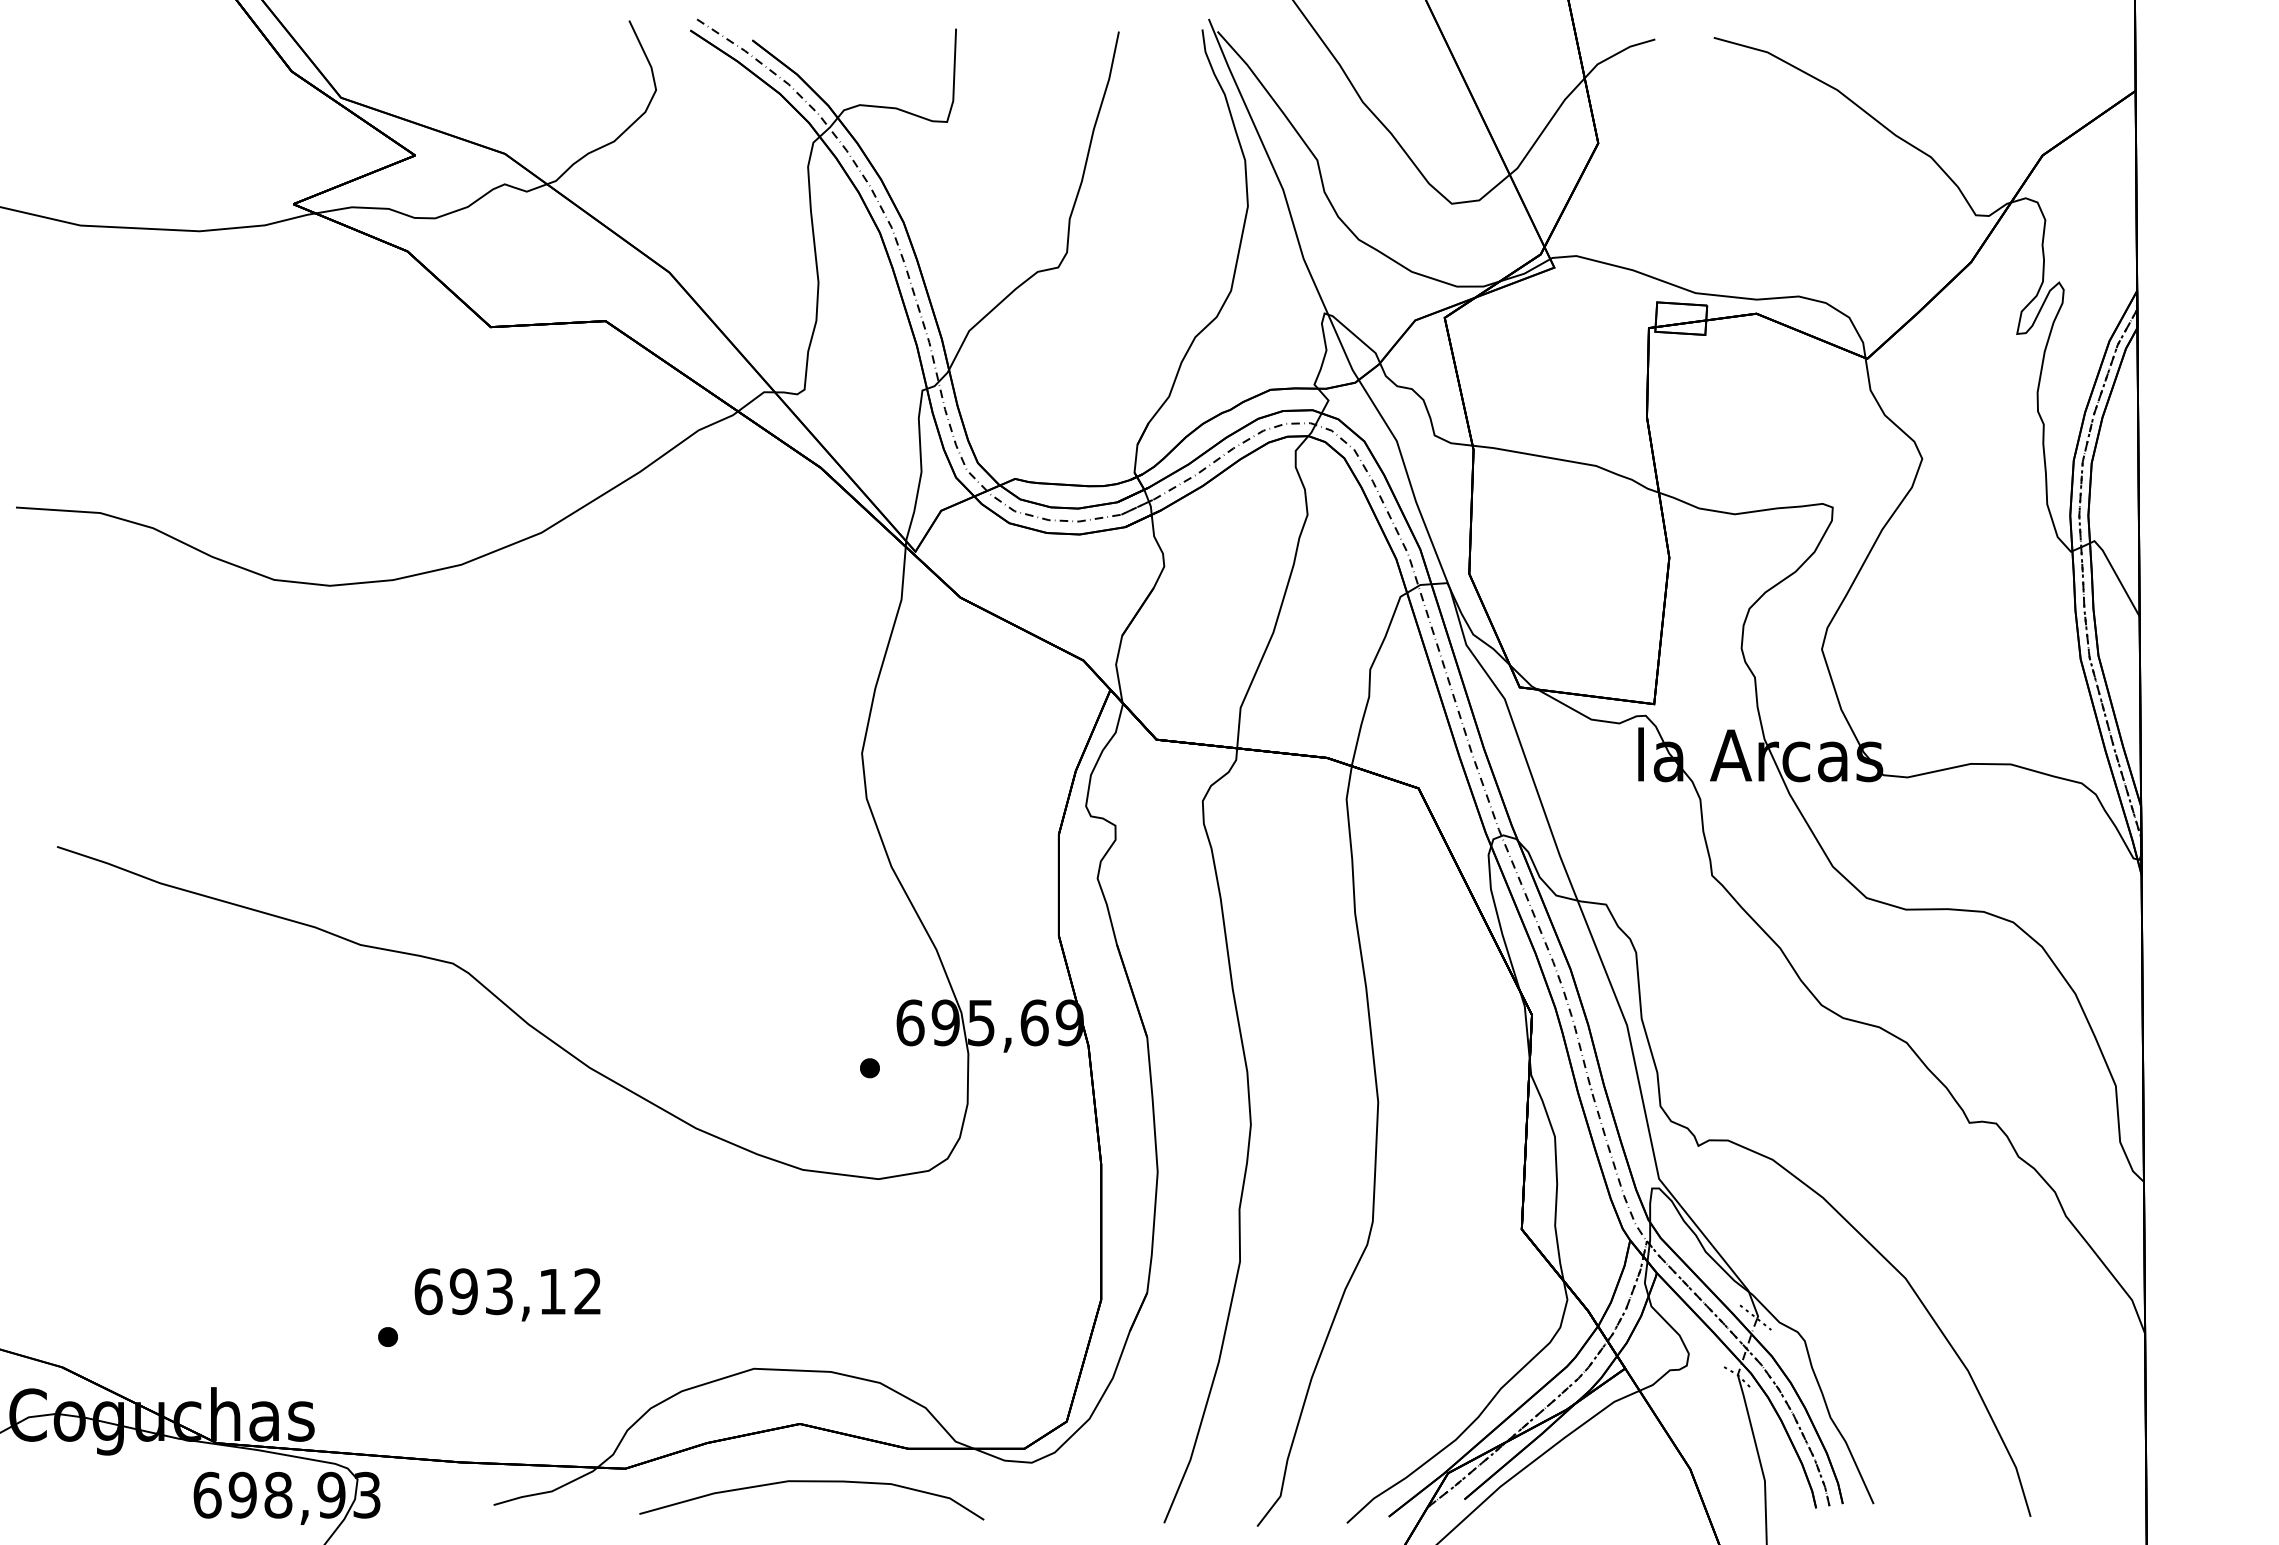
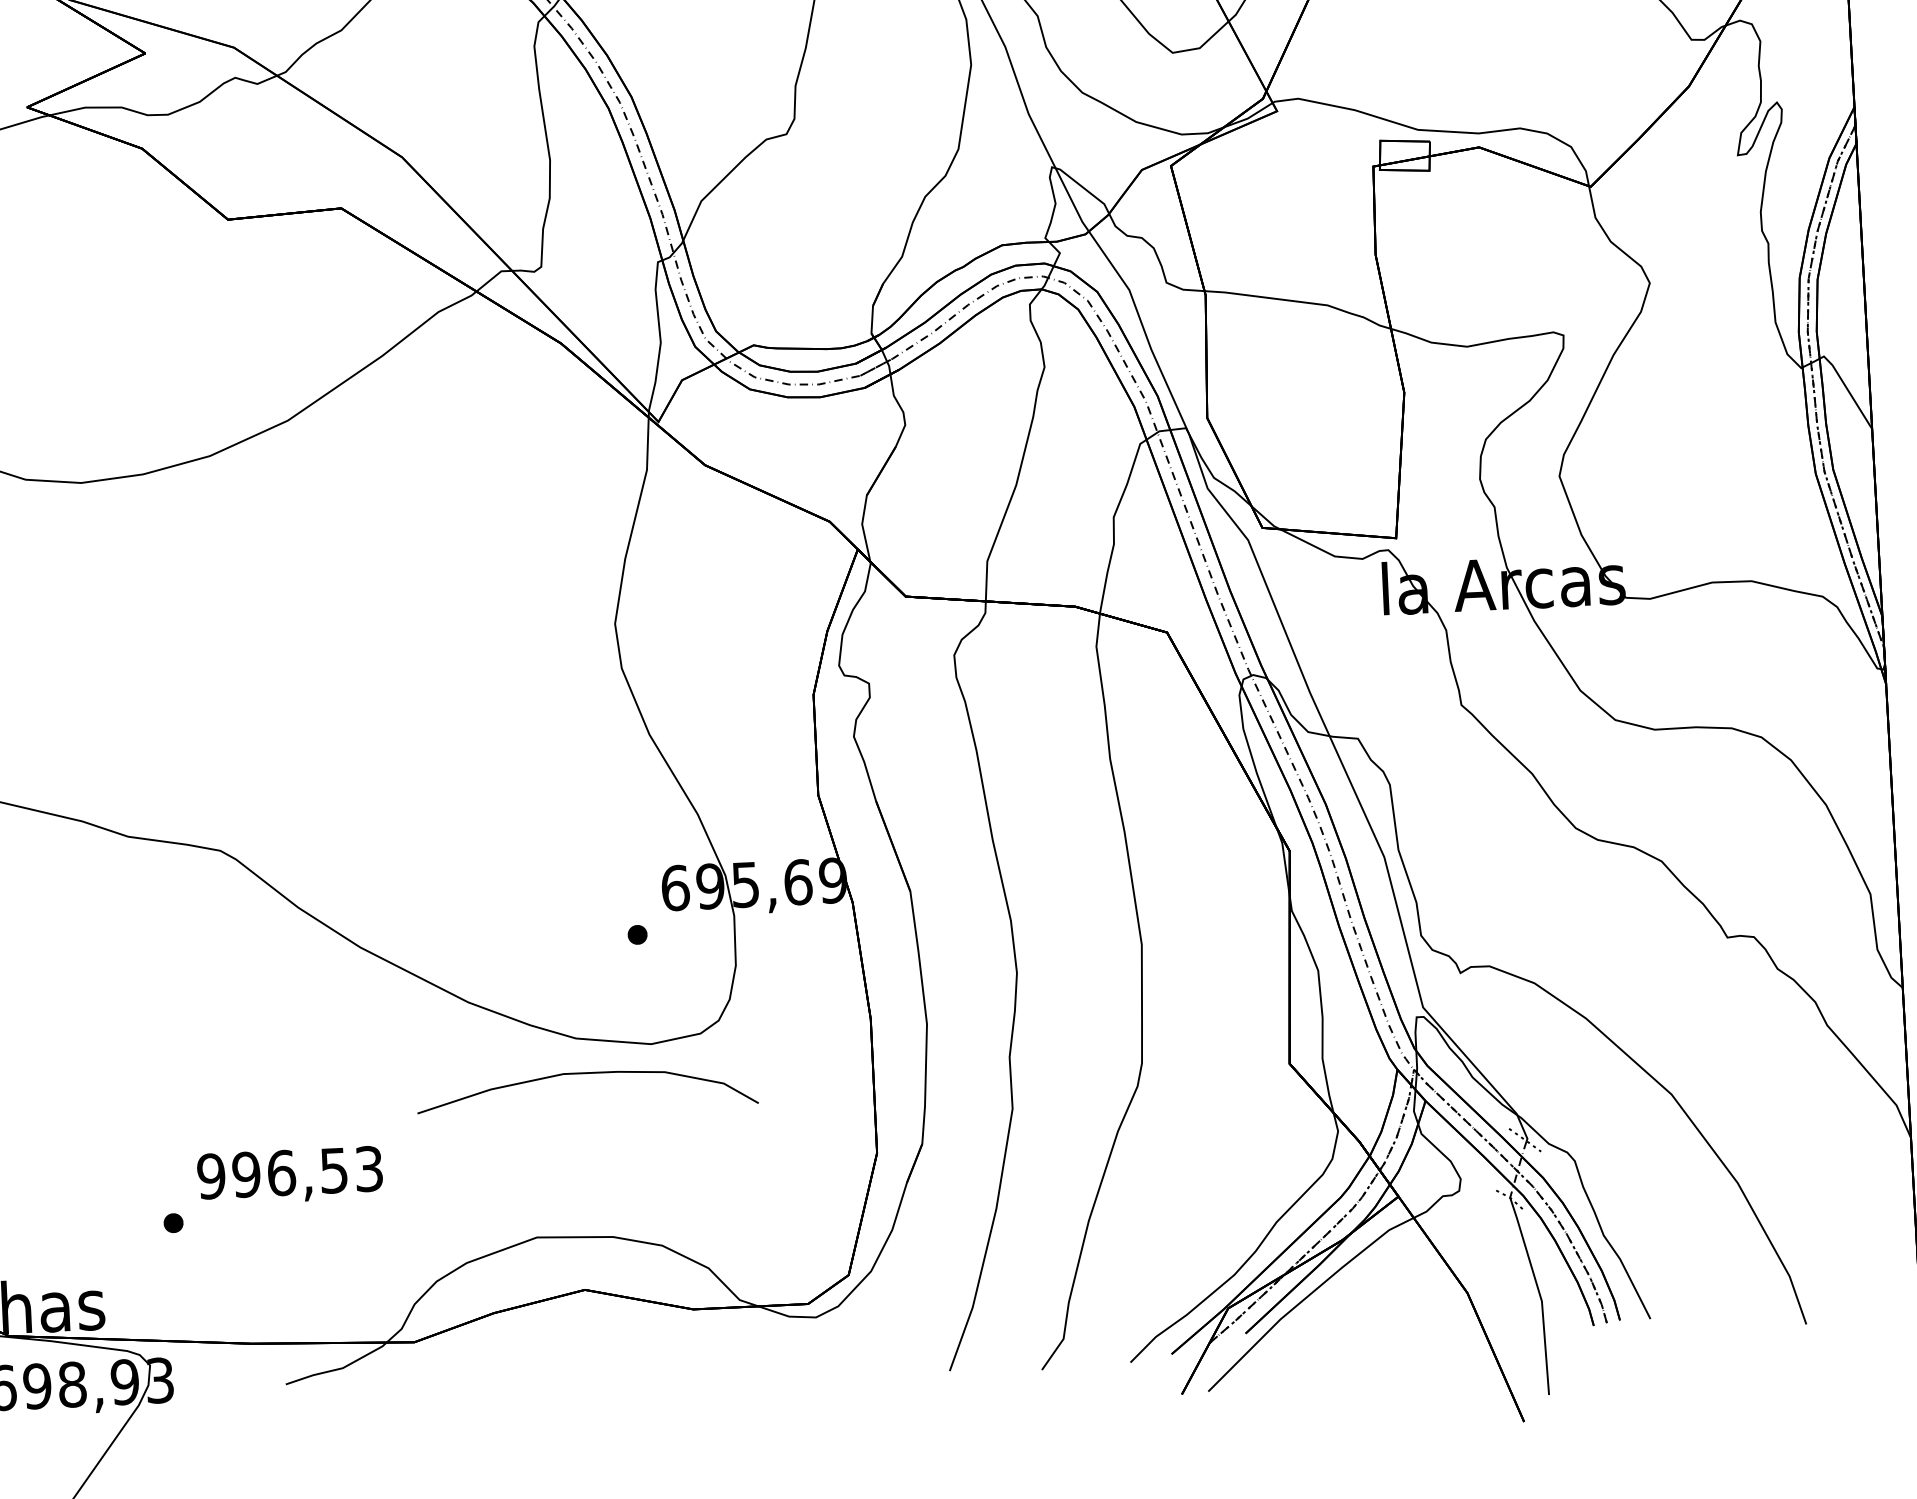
text: (507, 1291) -> (289, 1172), 693,12 -> 996,53
curve: (811, 1482) -> (586, 1074), moved

